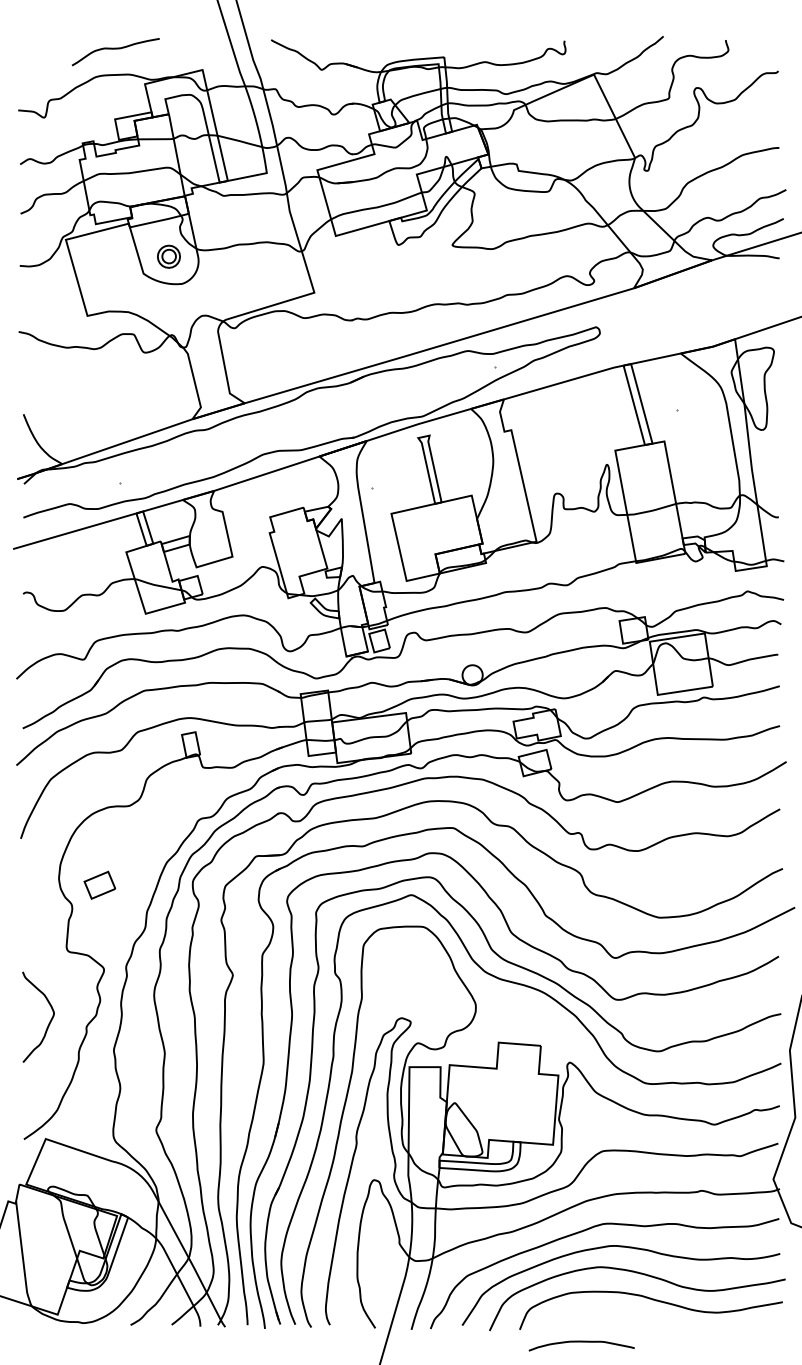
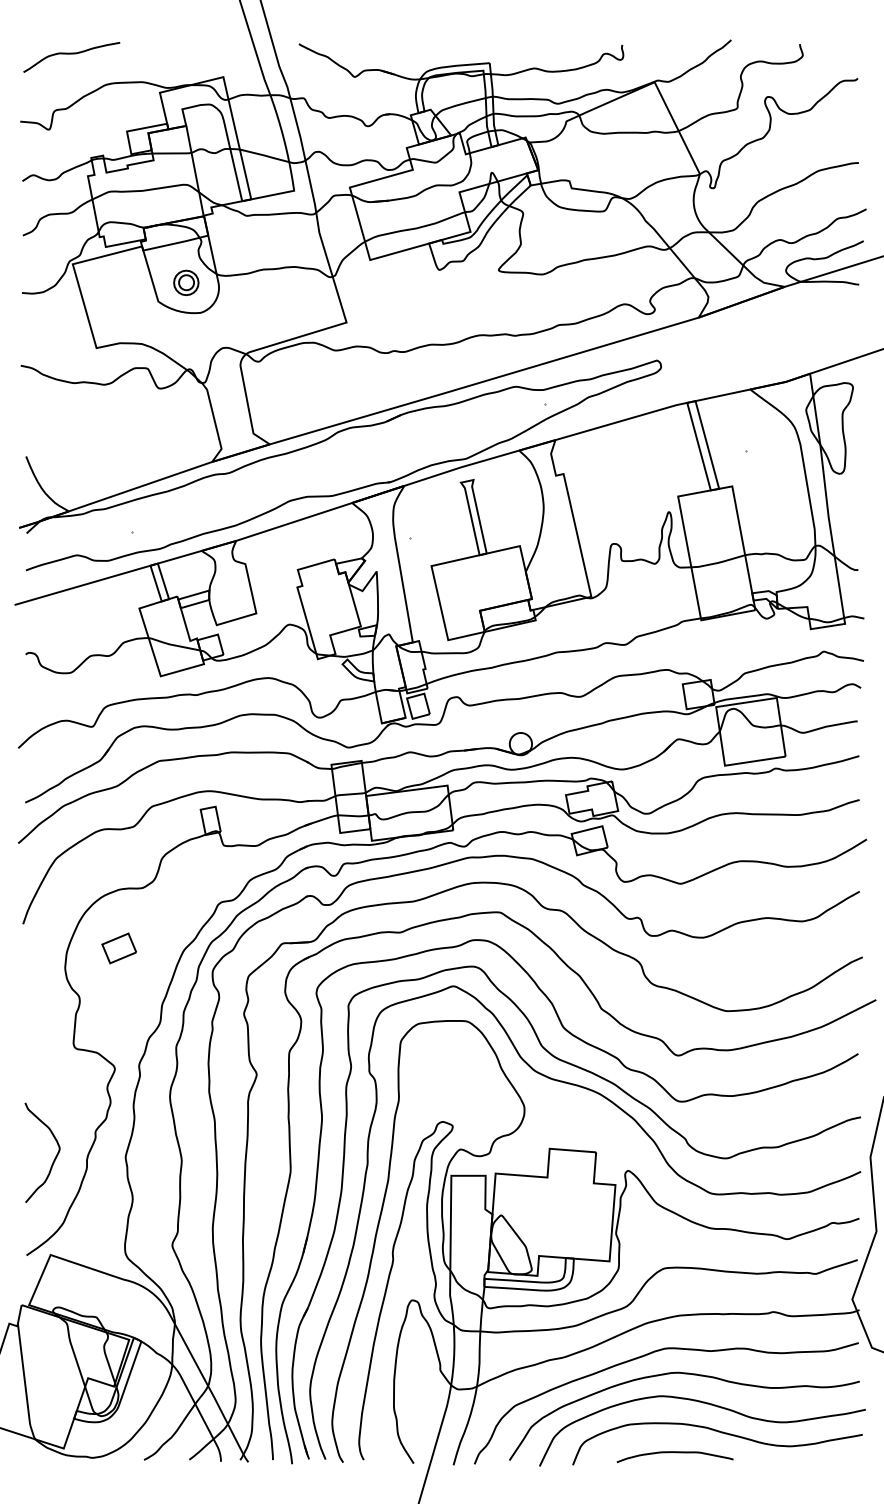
curve: (115, 49) -> (71, 54), moved
part: (99, 885) -> (118, 948), moved
curve: (49, 1022) -> (54, 1158), moved
curve: (581, 1342) -> (674, 1453), moved

